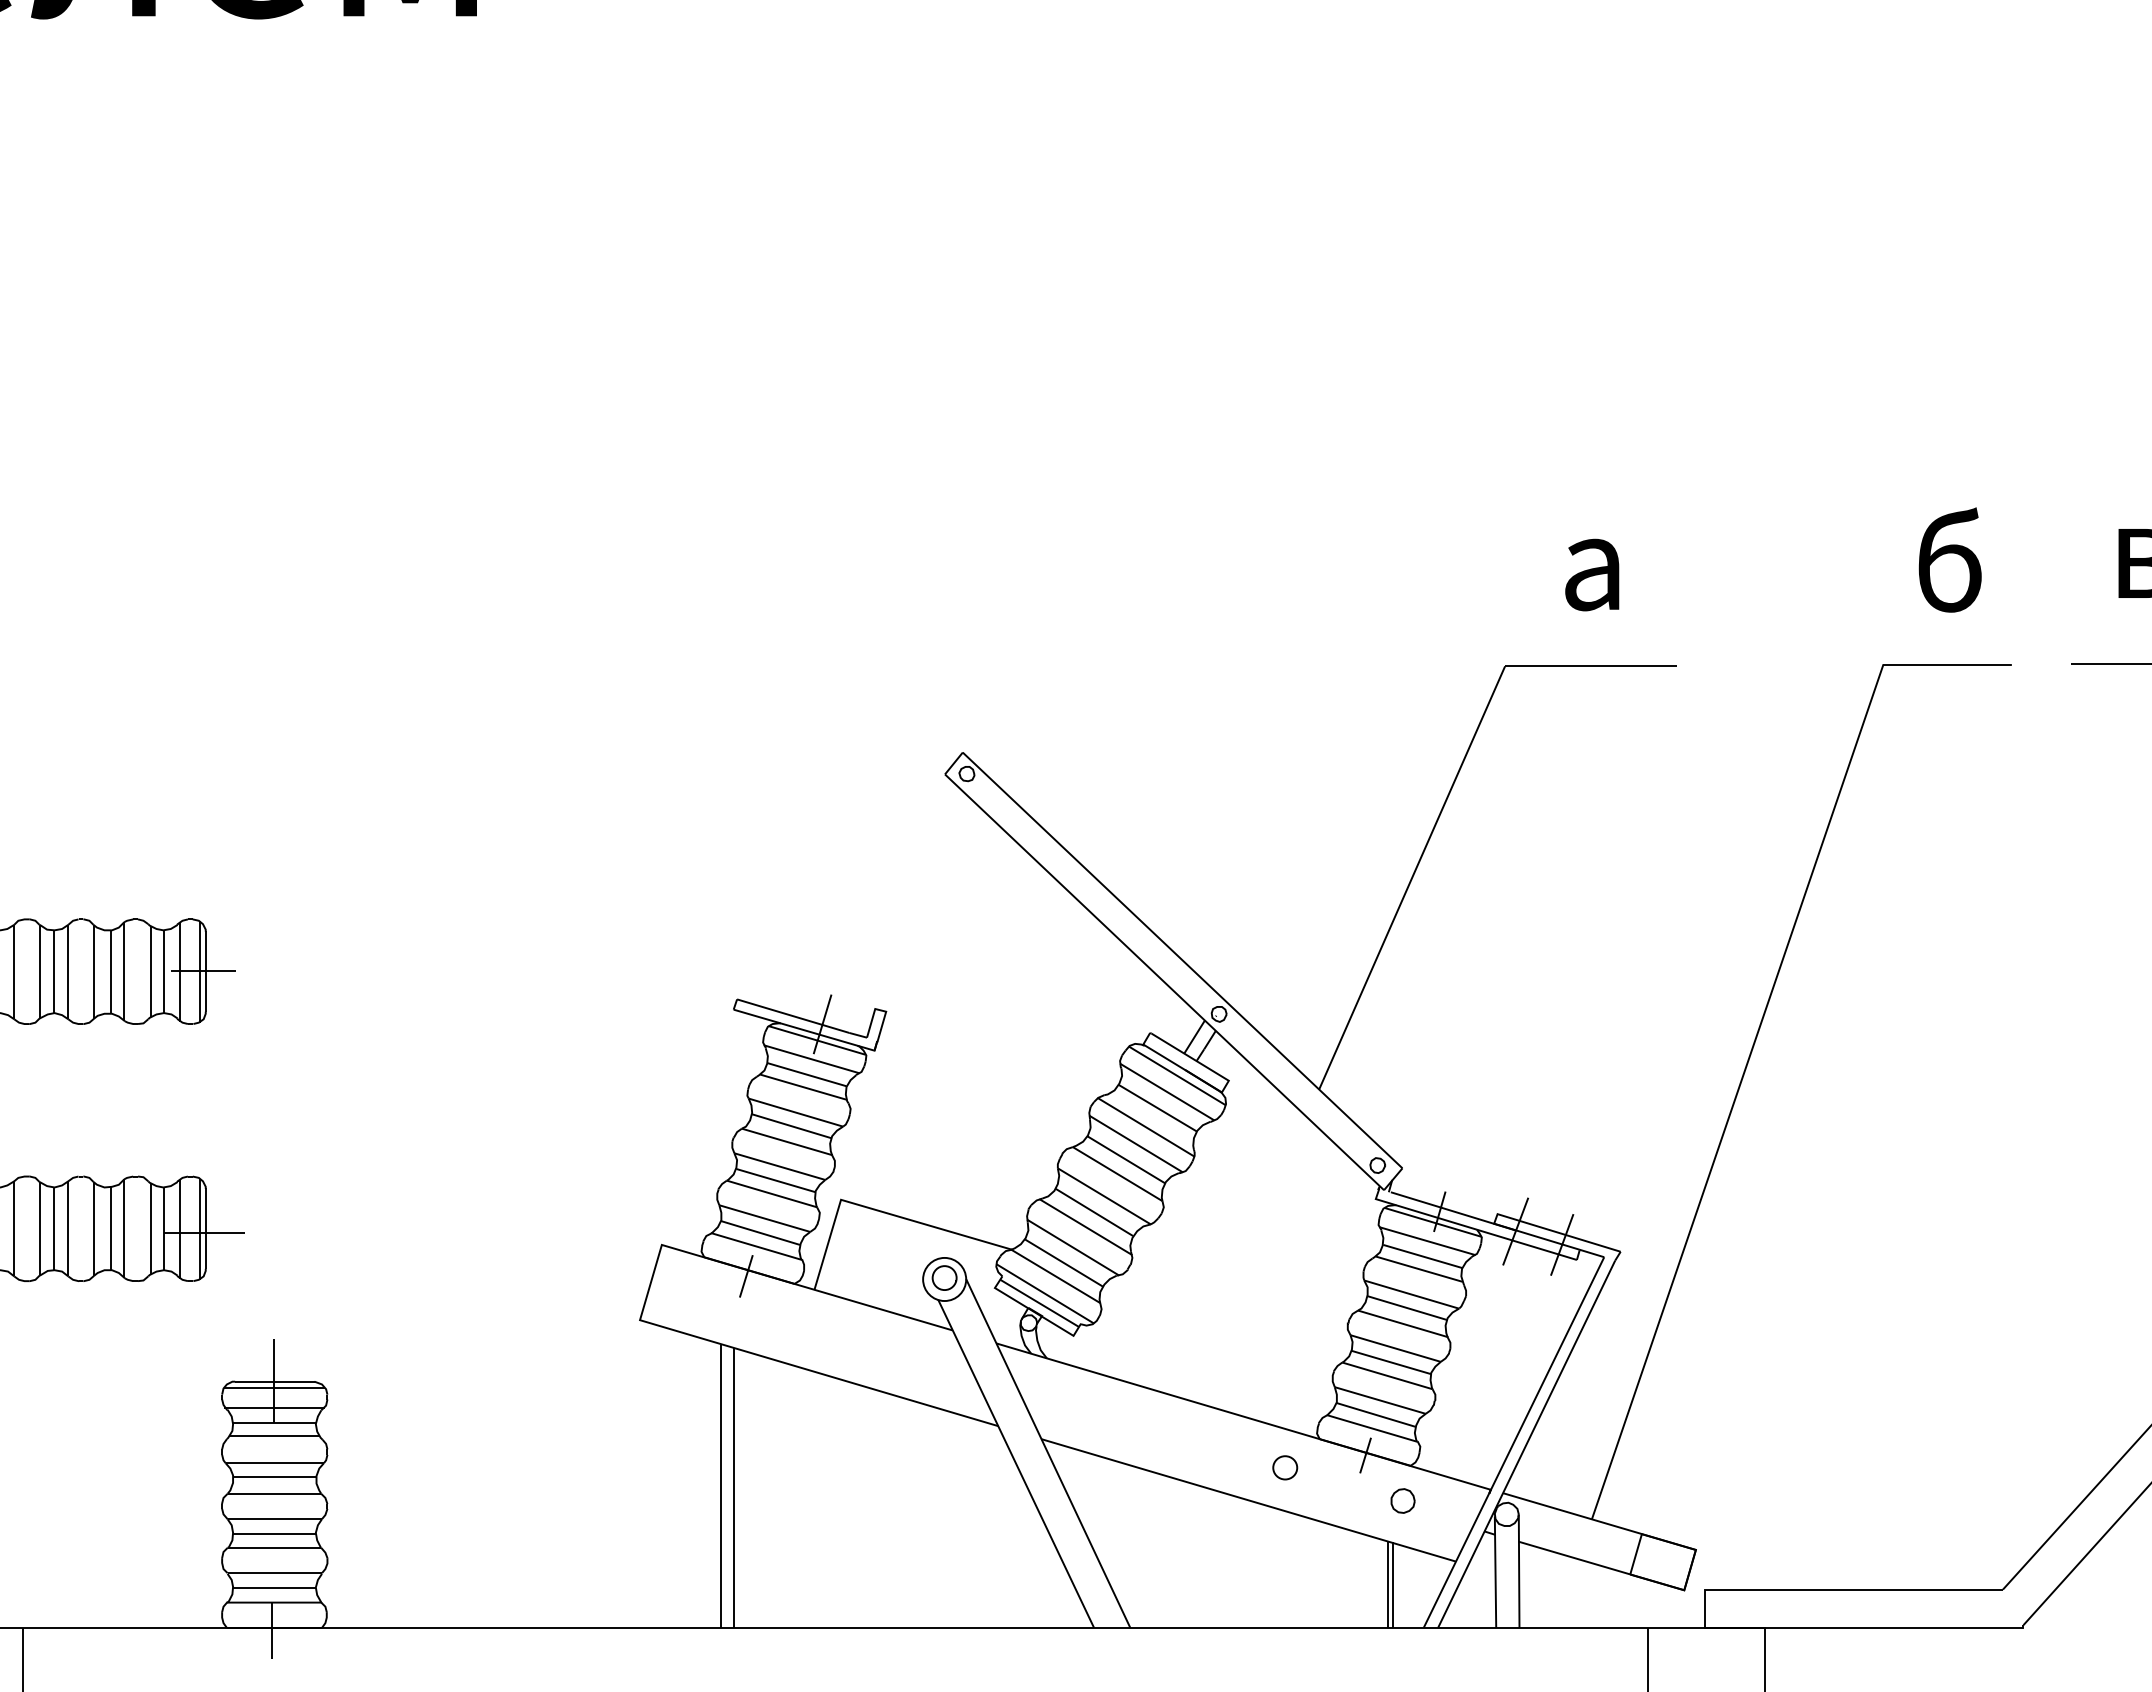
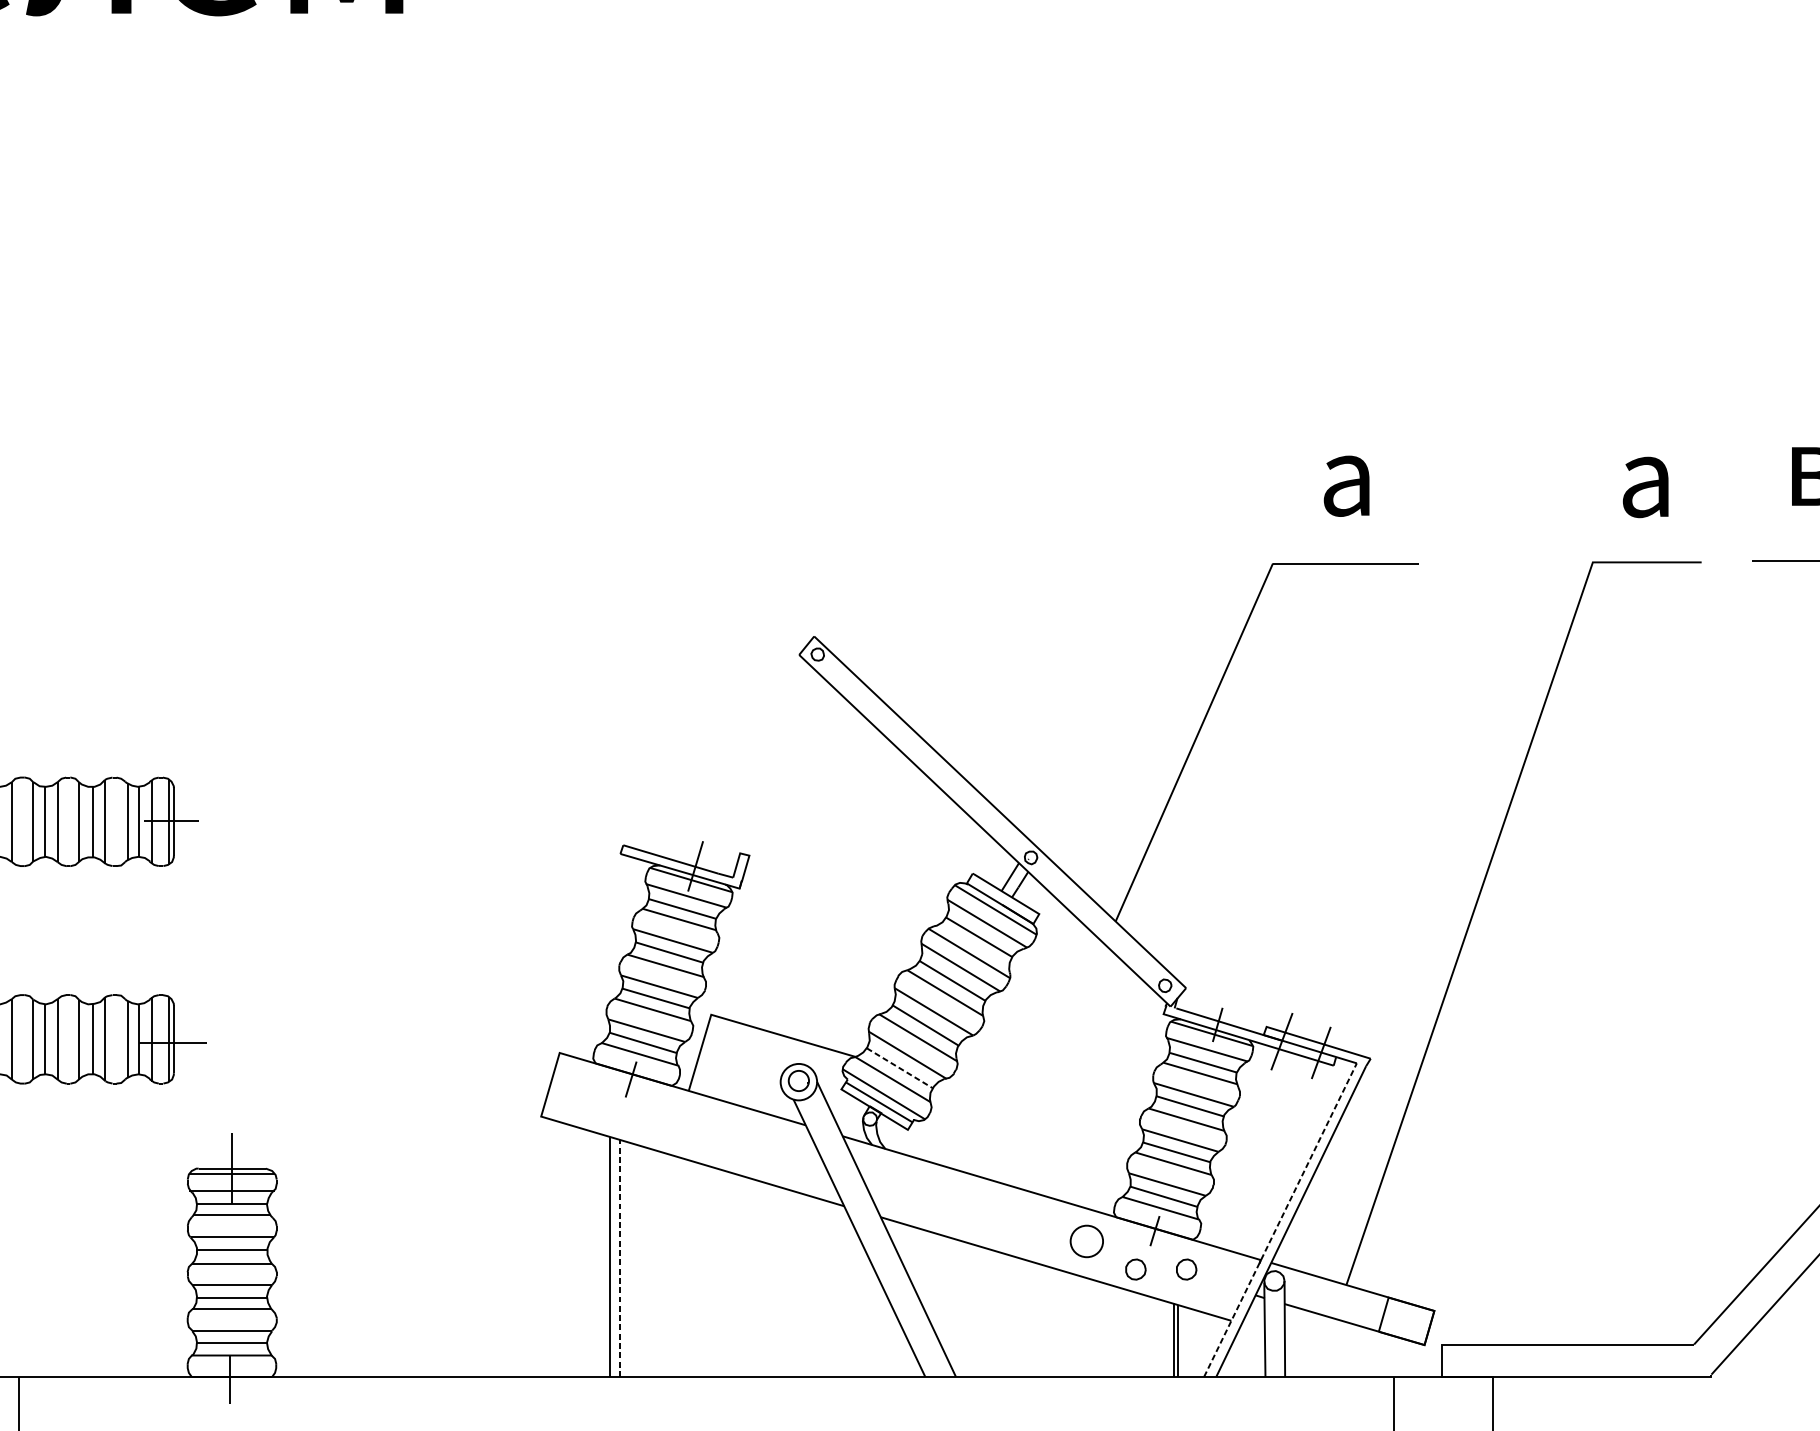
text: (1949, 559) -> (1648, 473), б -> а
line: (1064, 1263) -> (900, 1068), solid -> dashed
line: (1514, 1442) -> (1280, 1220), solid -> dashed
part: (1285, 1467) -> (1087, 1241), size x1.6
line: (733, 1488) -> (620, 1258), solid -> dashed
part: (1342, 1500) -> (1135, 1269), added

